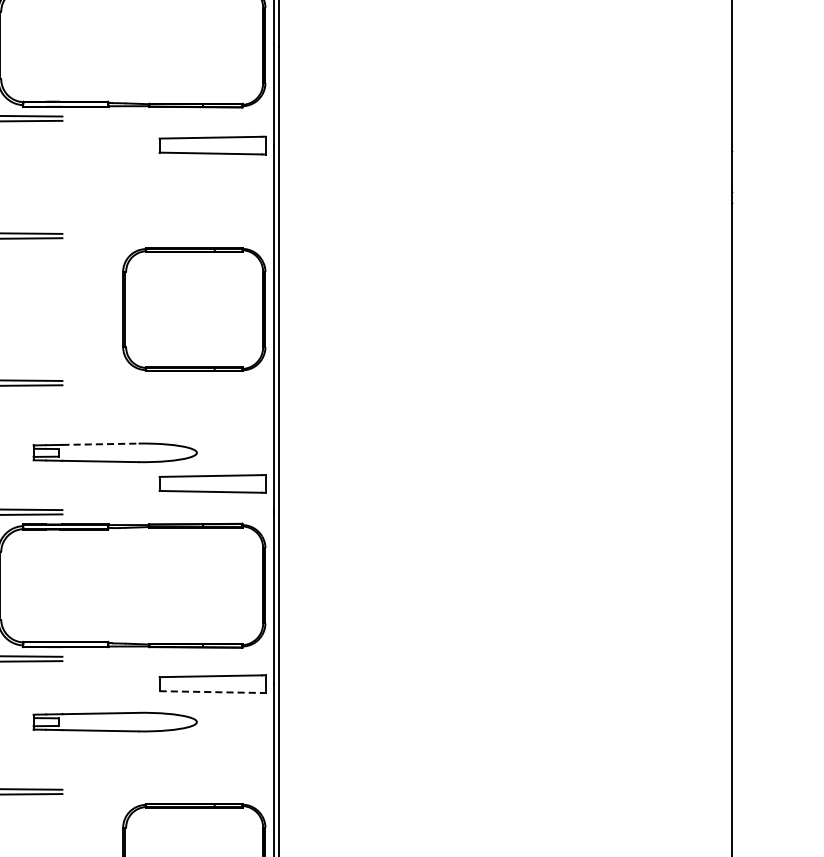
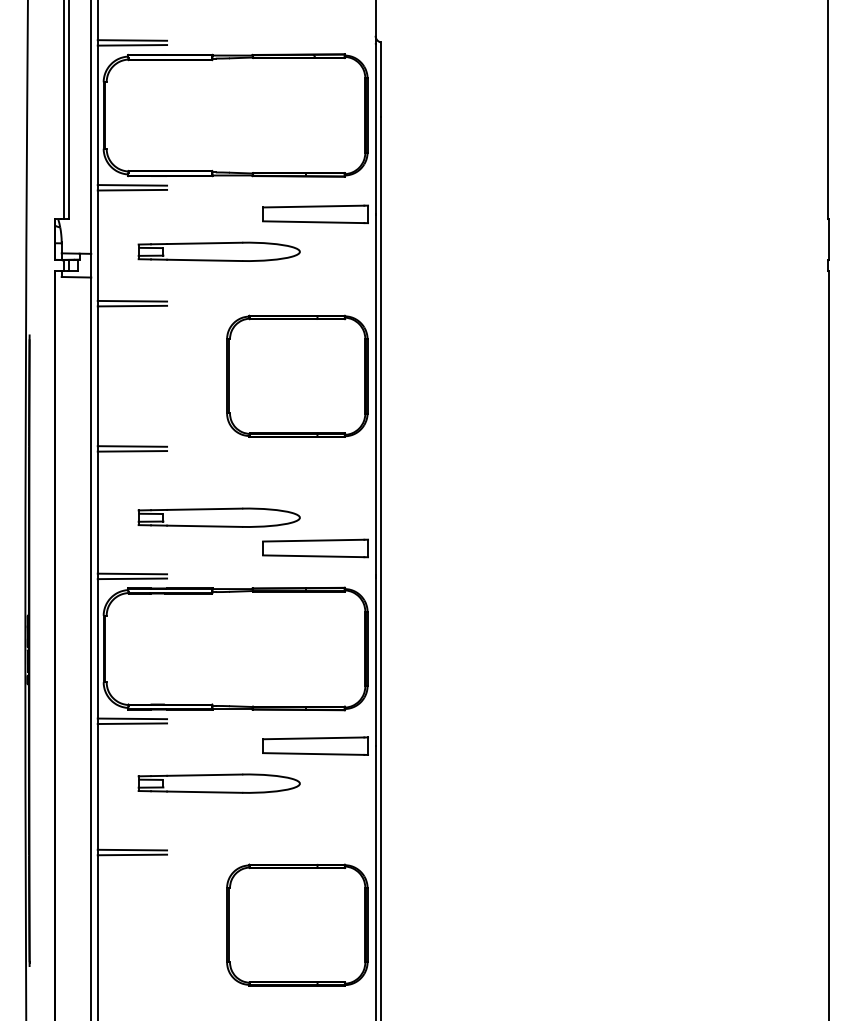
part: (114, 183) -> (218, 251), added
line: (100, 444) -> (204, 509), dashed -> solid
line: (210, 692) -> (313, 754), dashed -> solid

